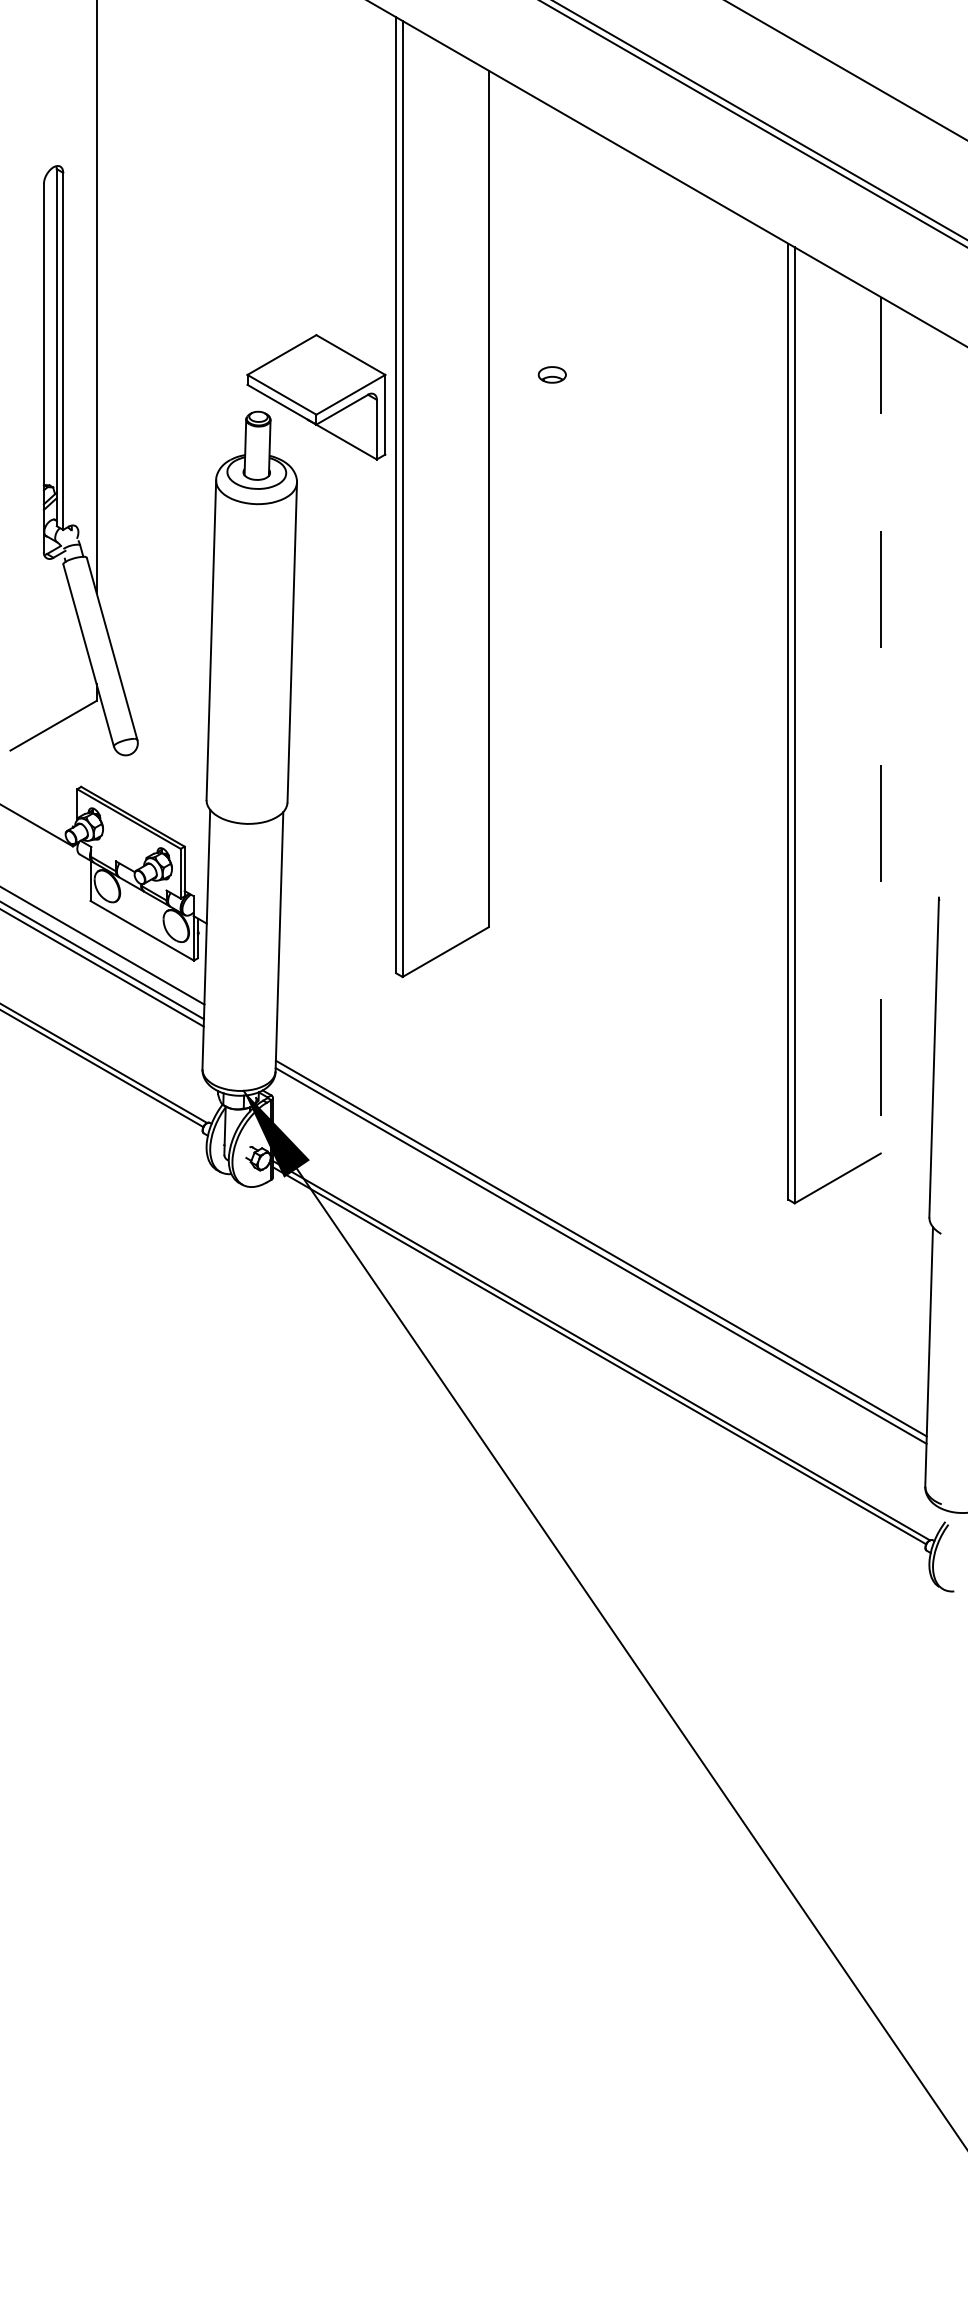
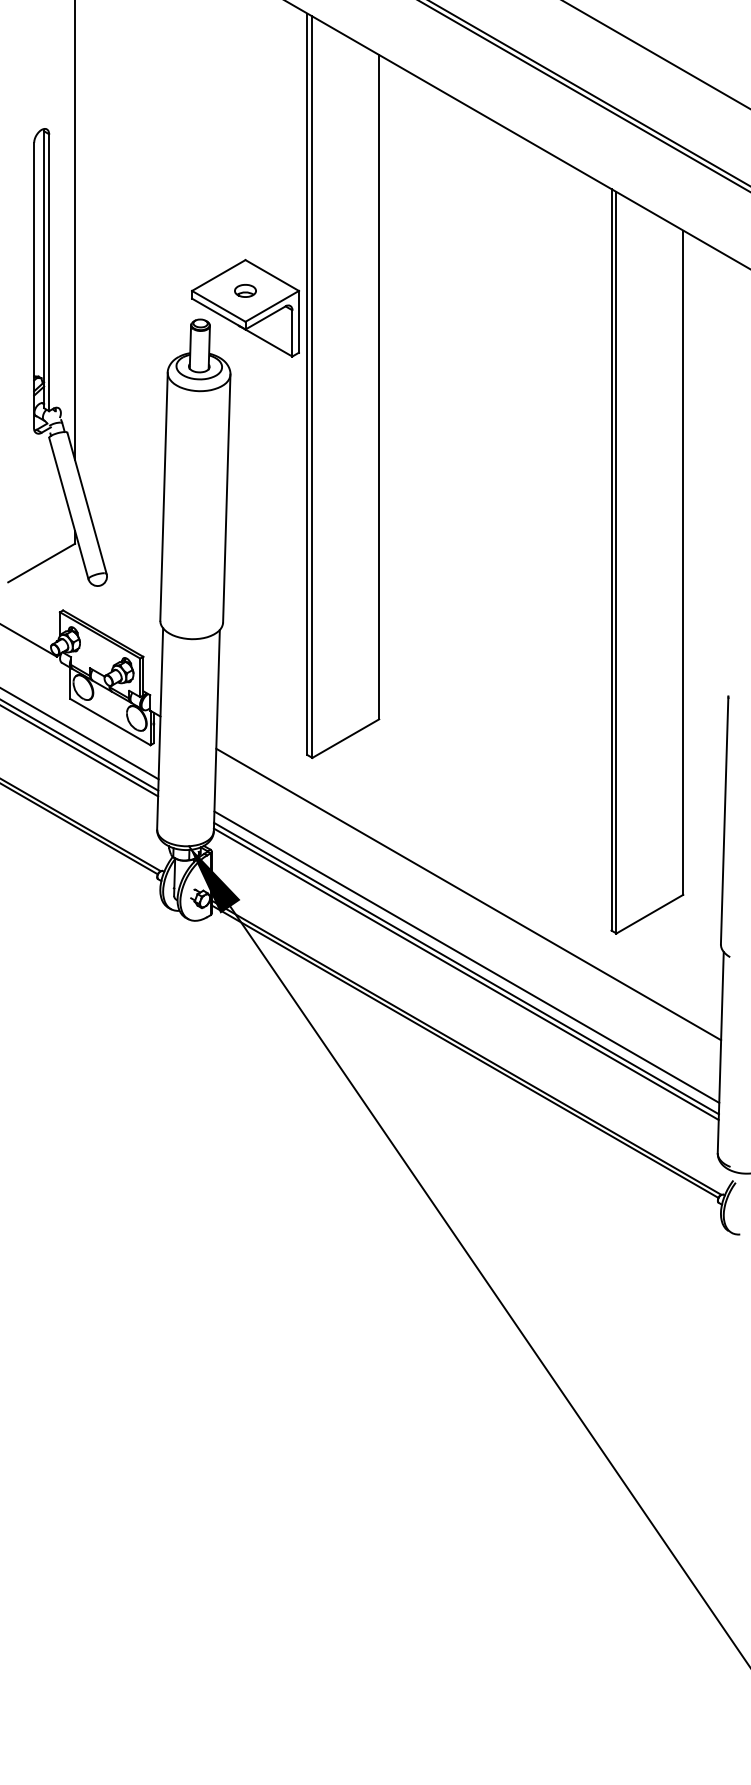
part: (552, 374) -> (245, 290), moved
line: (881, 726) -> (683, 563), dashed -> solid
line: (603, 1153) -> (468, 894), added
line: (601, 1233) -> (466, 956), added

